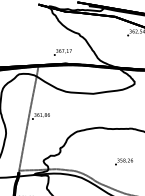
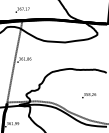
text: (62, 52) -> (22, 10), moved

